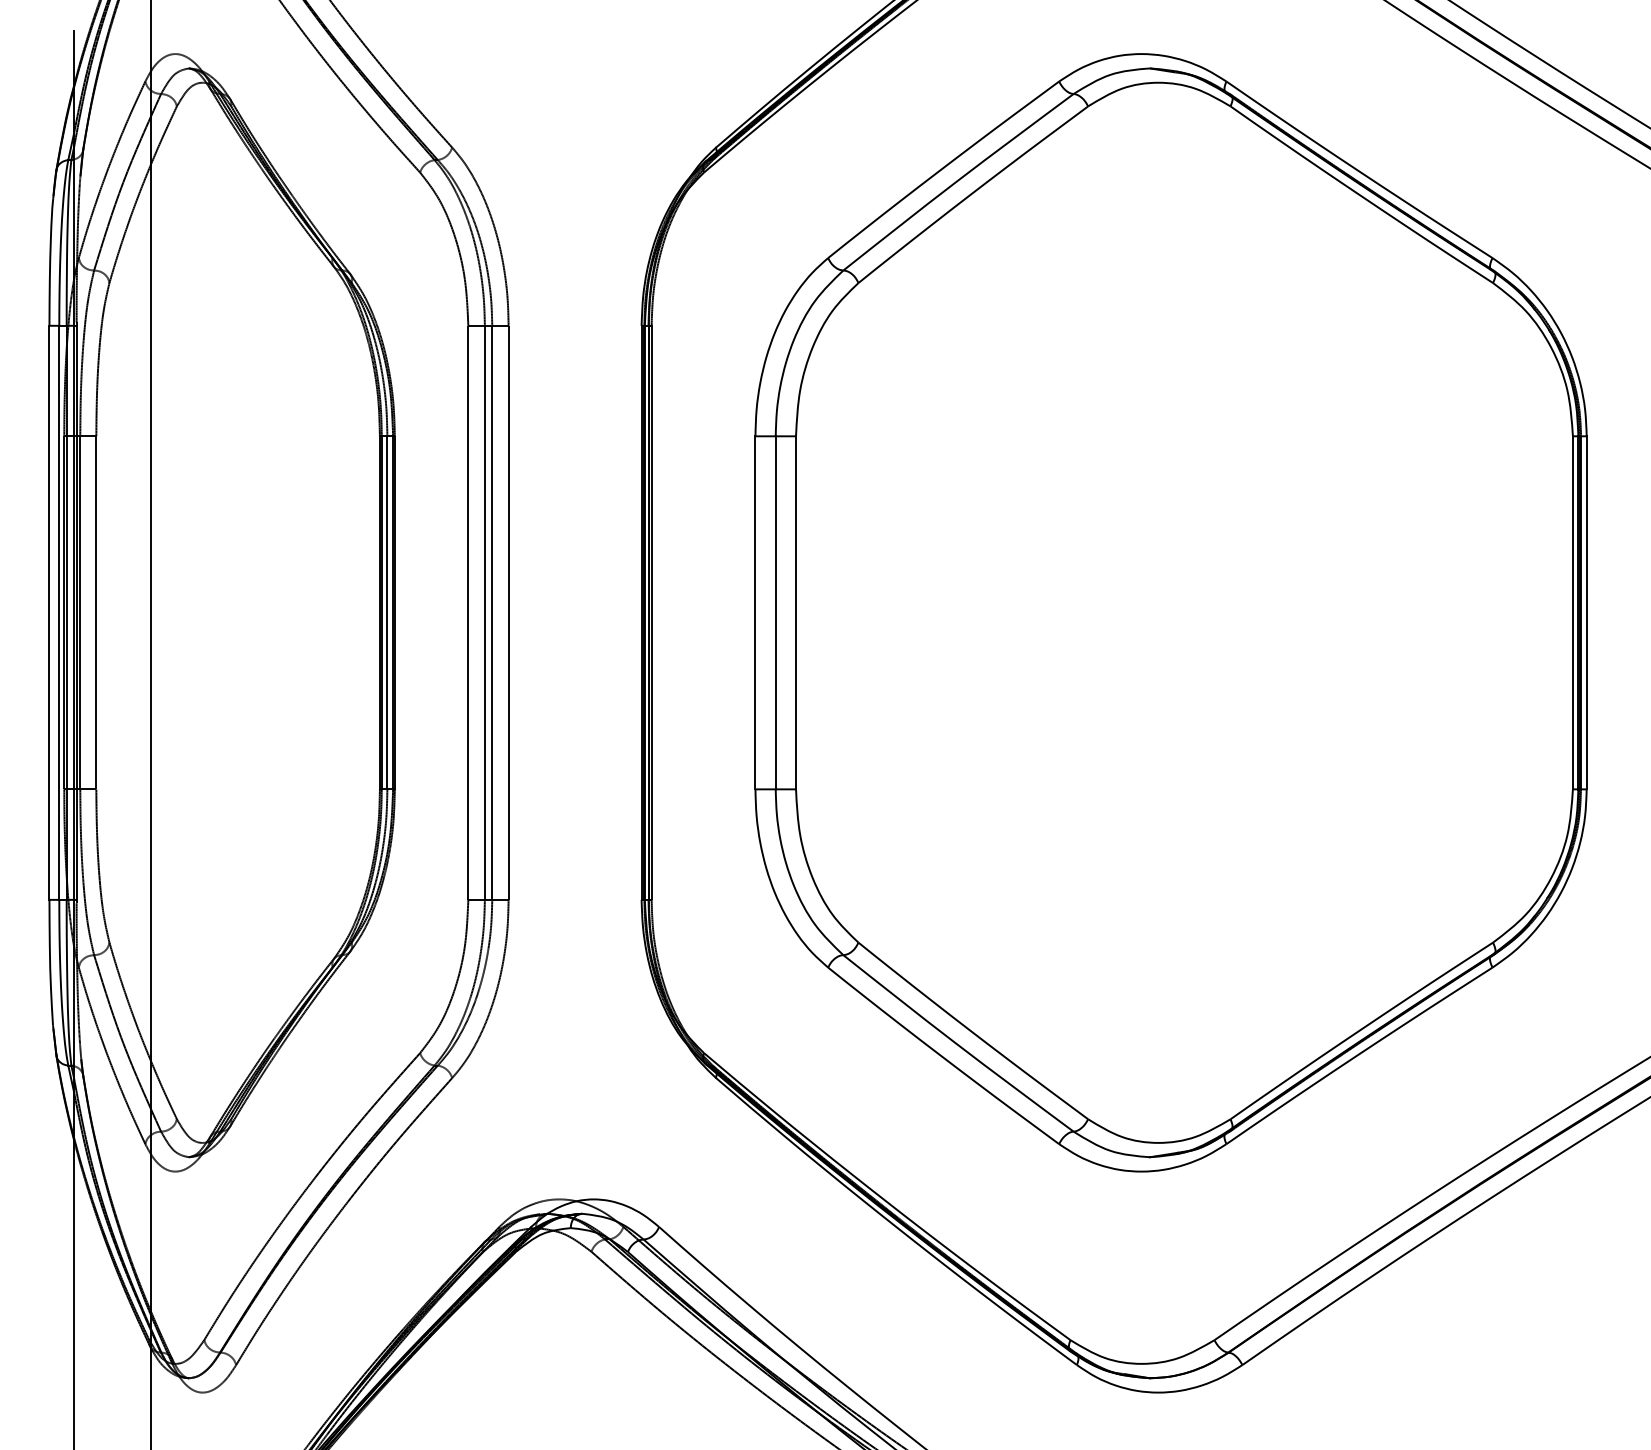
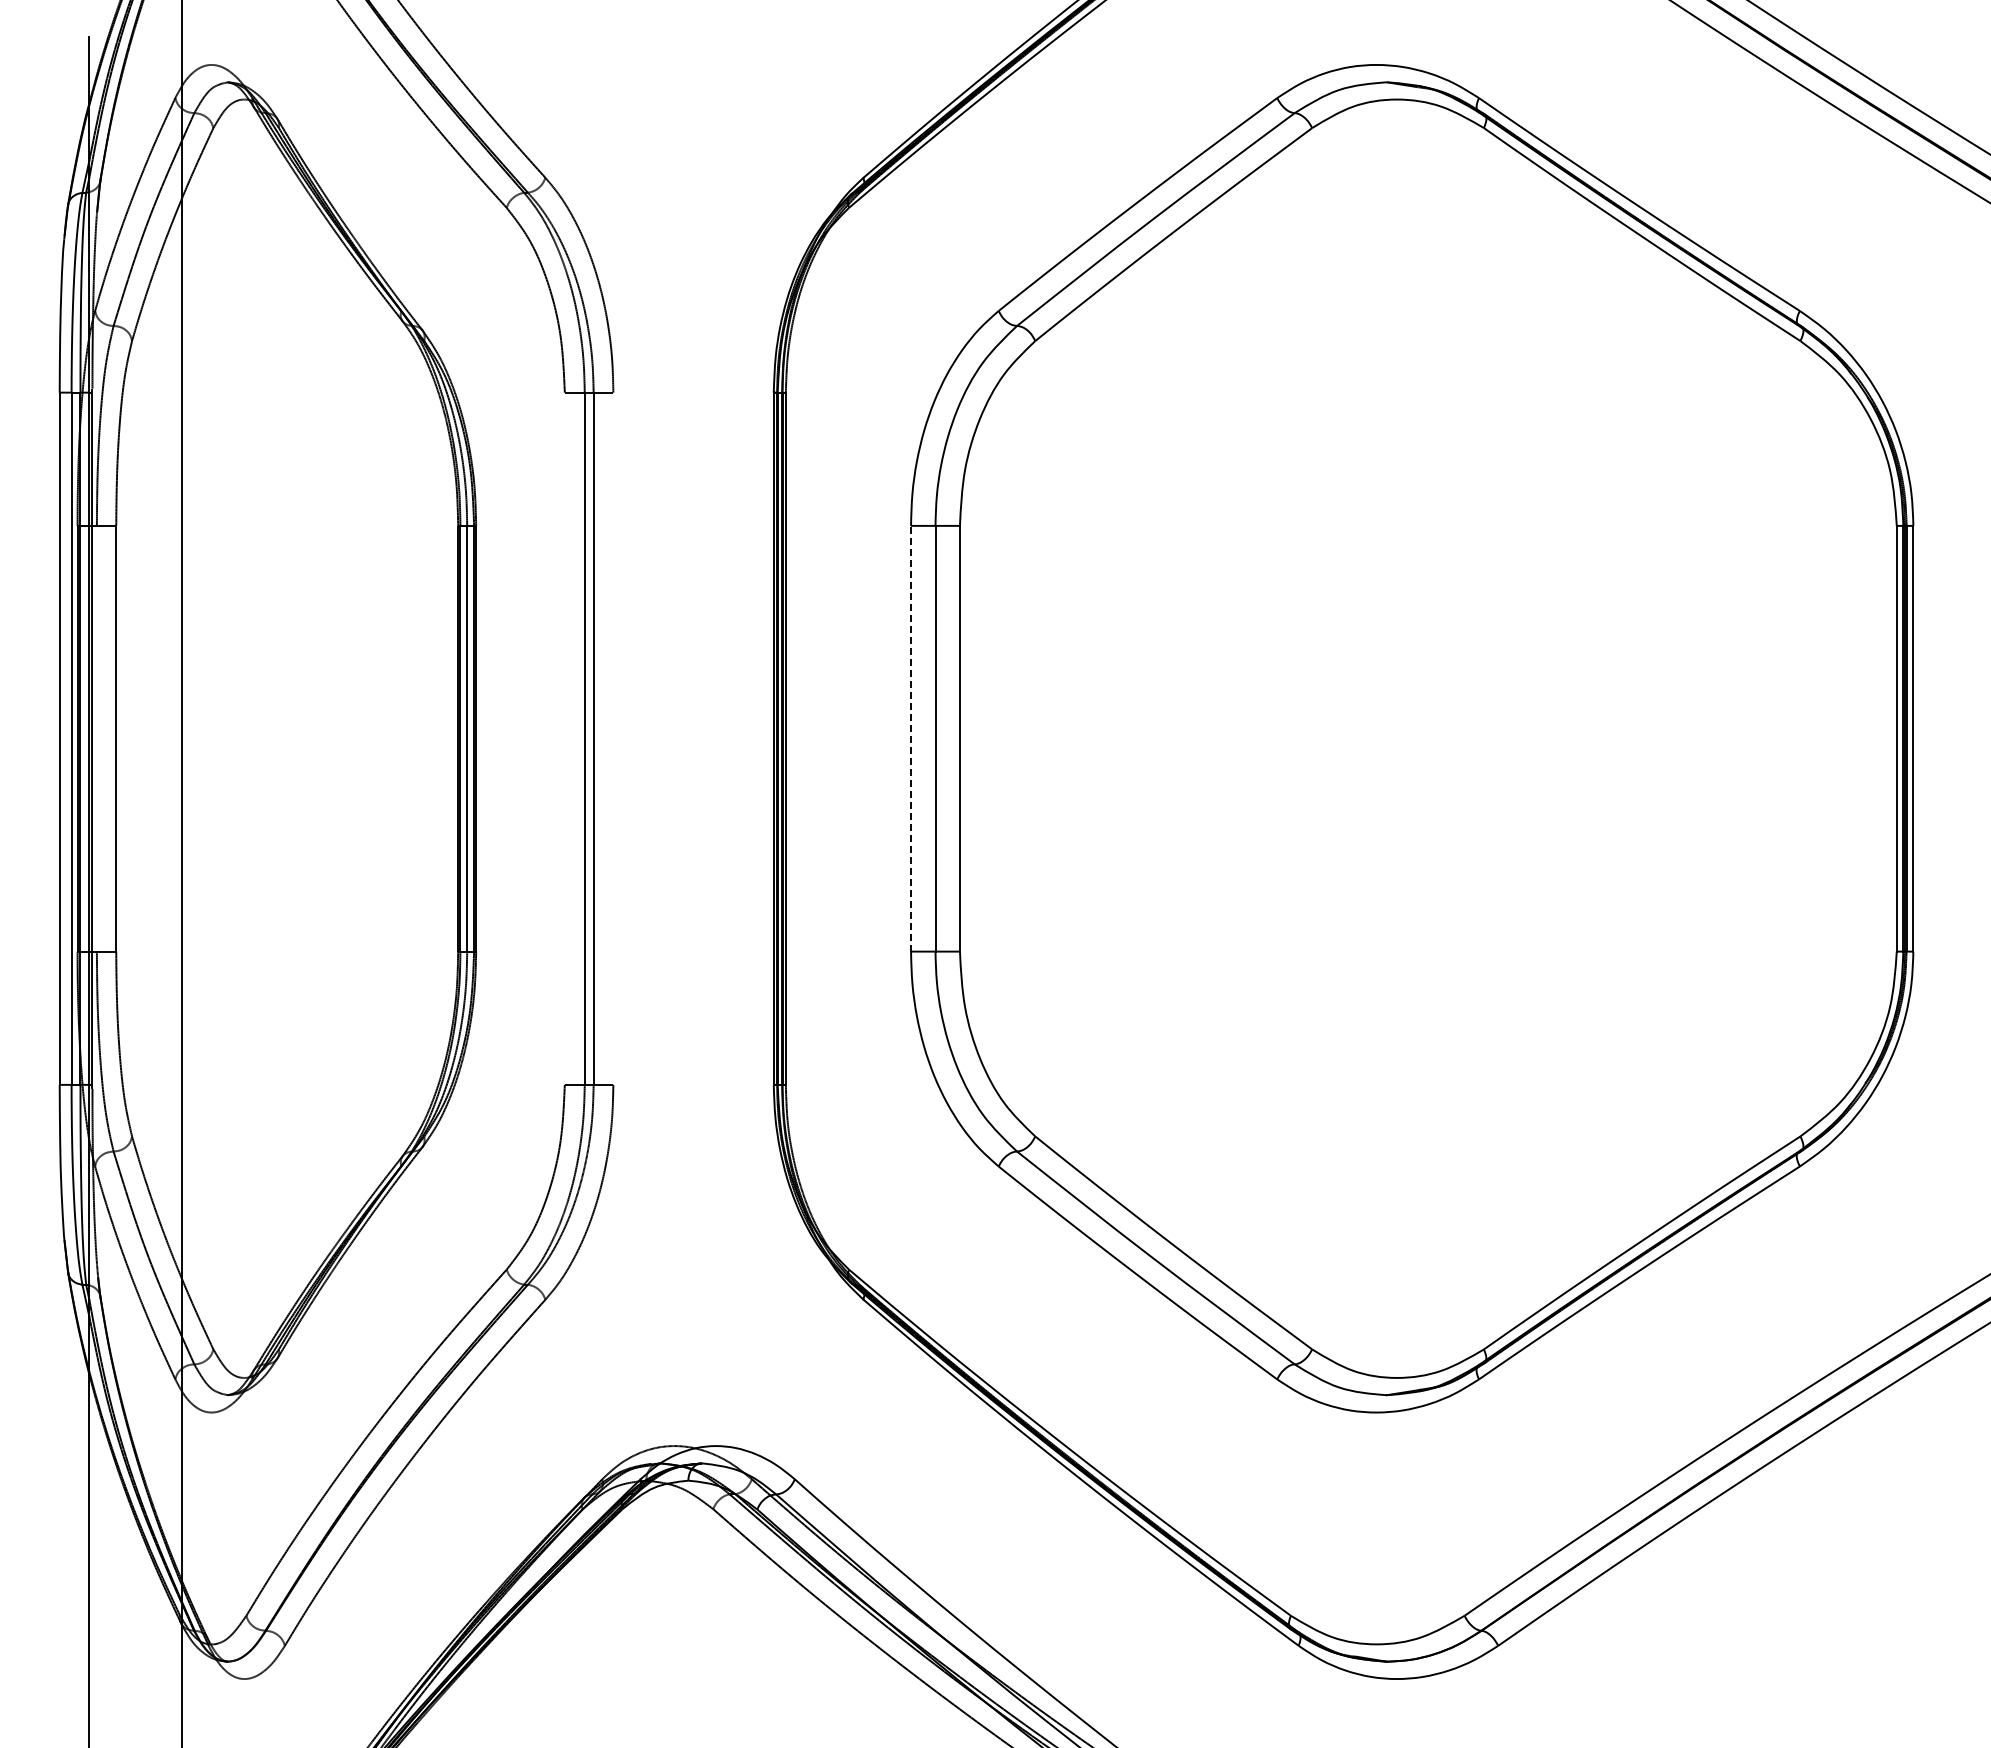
line: (79, 612) -> (96, 738), removed
line: (468, 612) -> (564, 738), removed
line: (508, 612) -> (613, 738), removed
line: (755, 612) -> (911, 738), solid -> dashed

